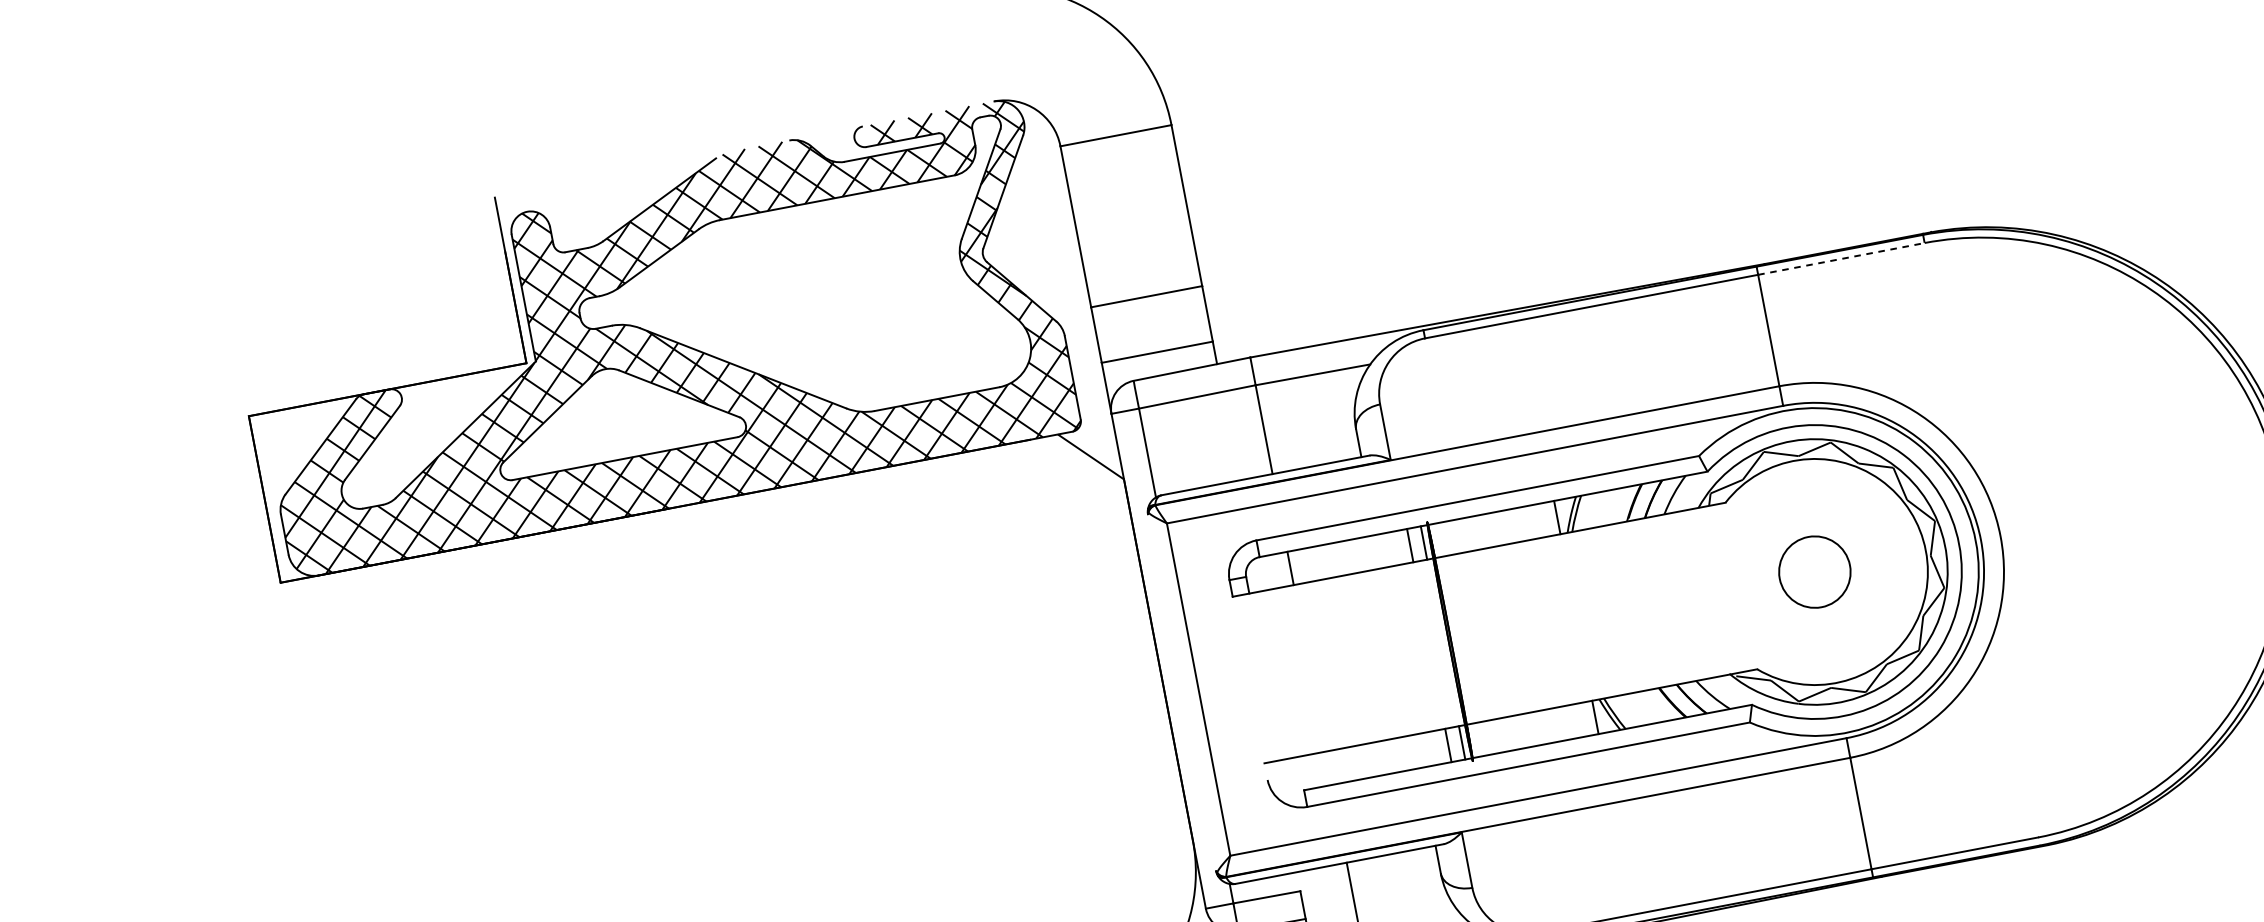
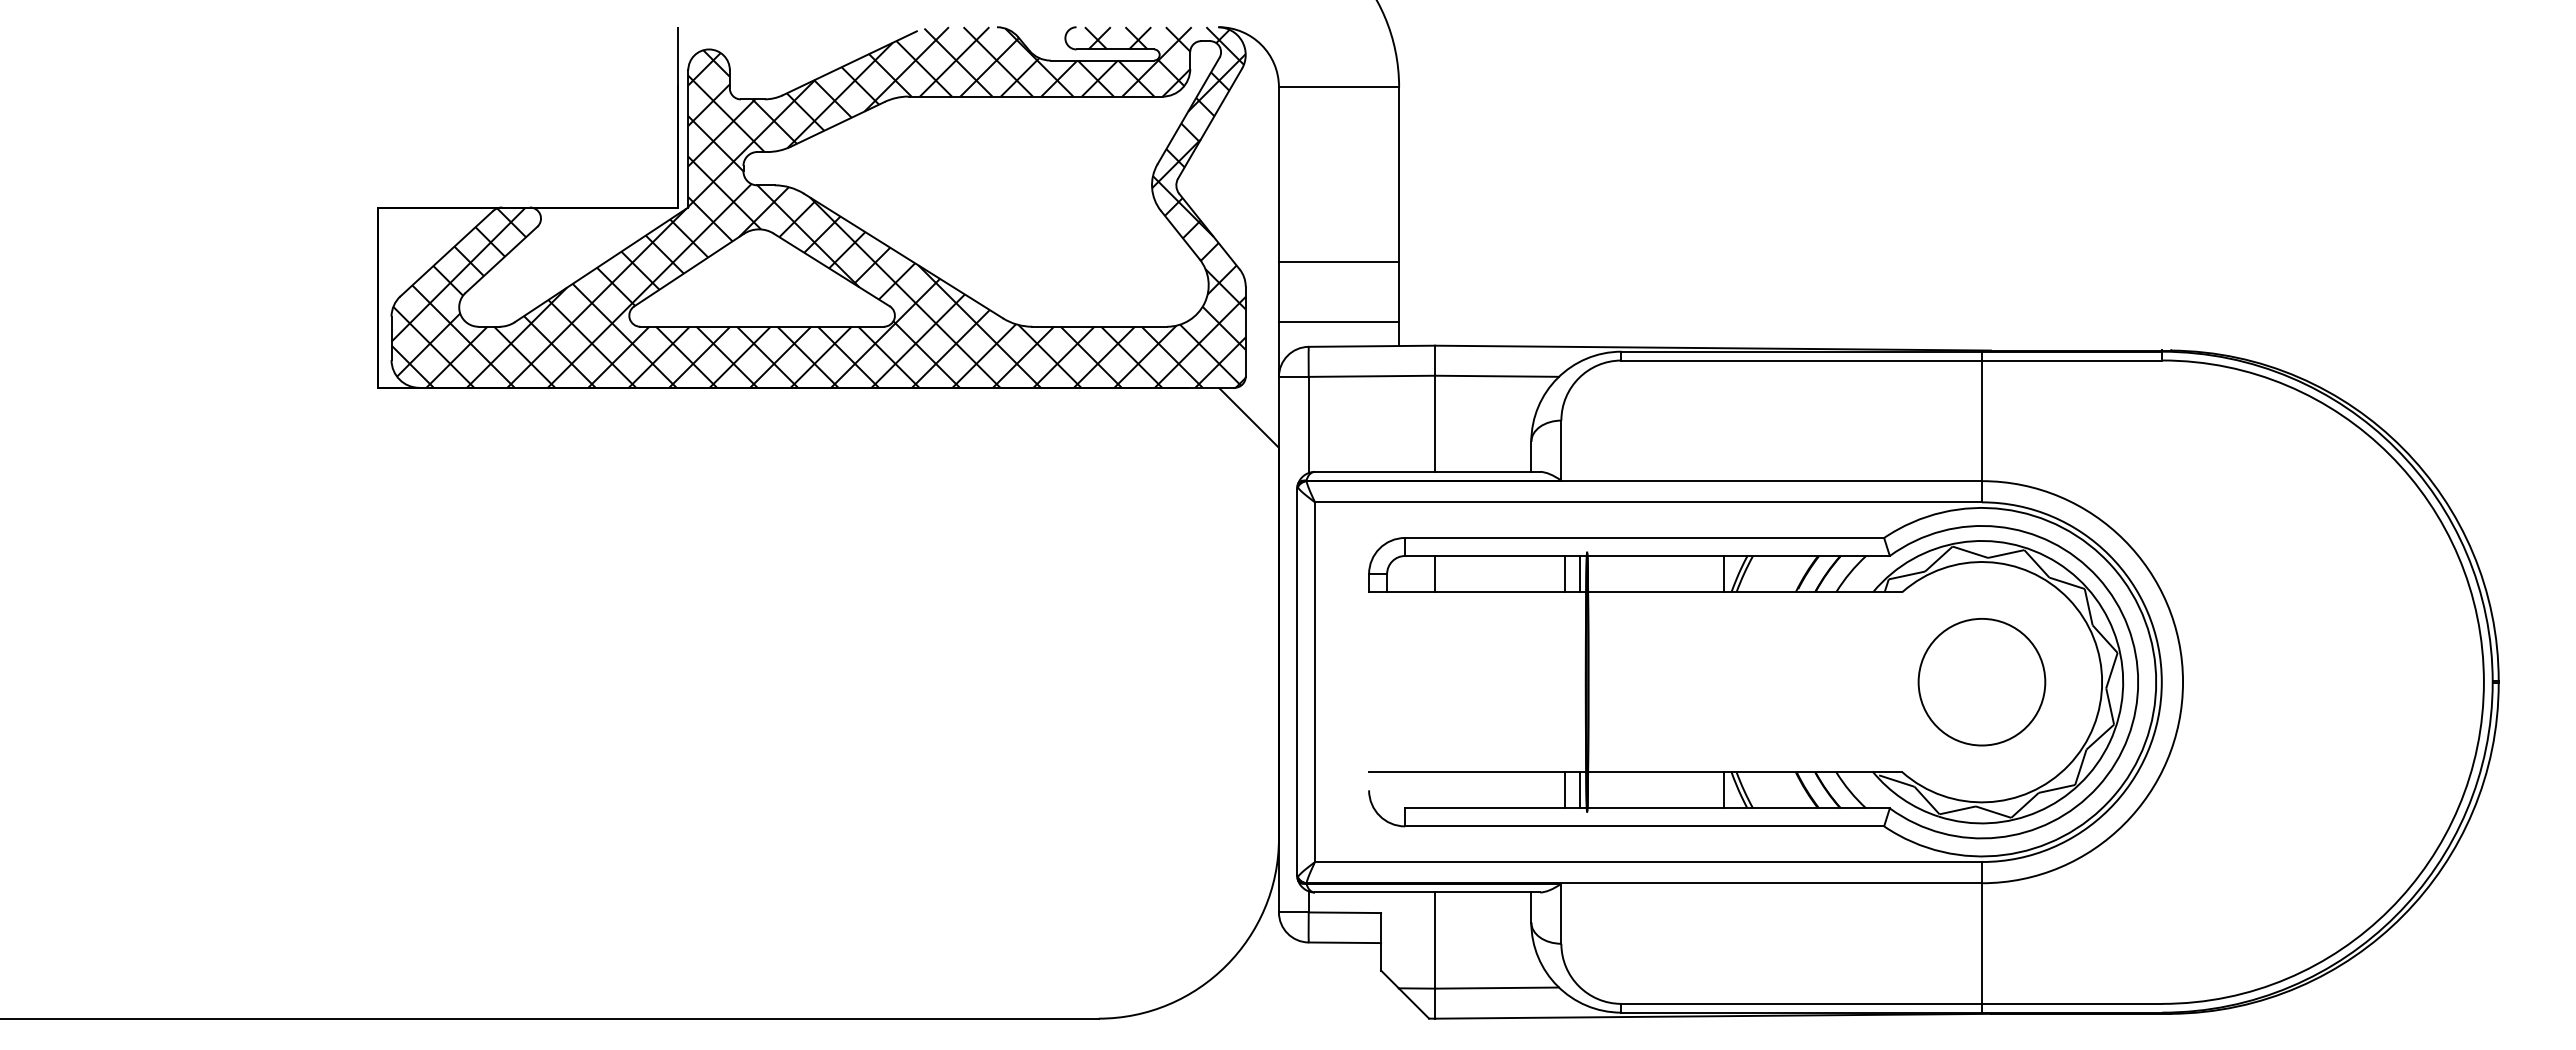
line: (1841, 258) -> (2072, 360), dashed -> solid
circle: (1814, 572) -> (1981, 682), size x1.67
line: (1181, 692) -> (1296, 681), added

